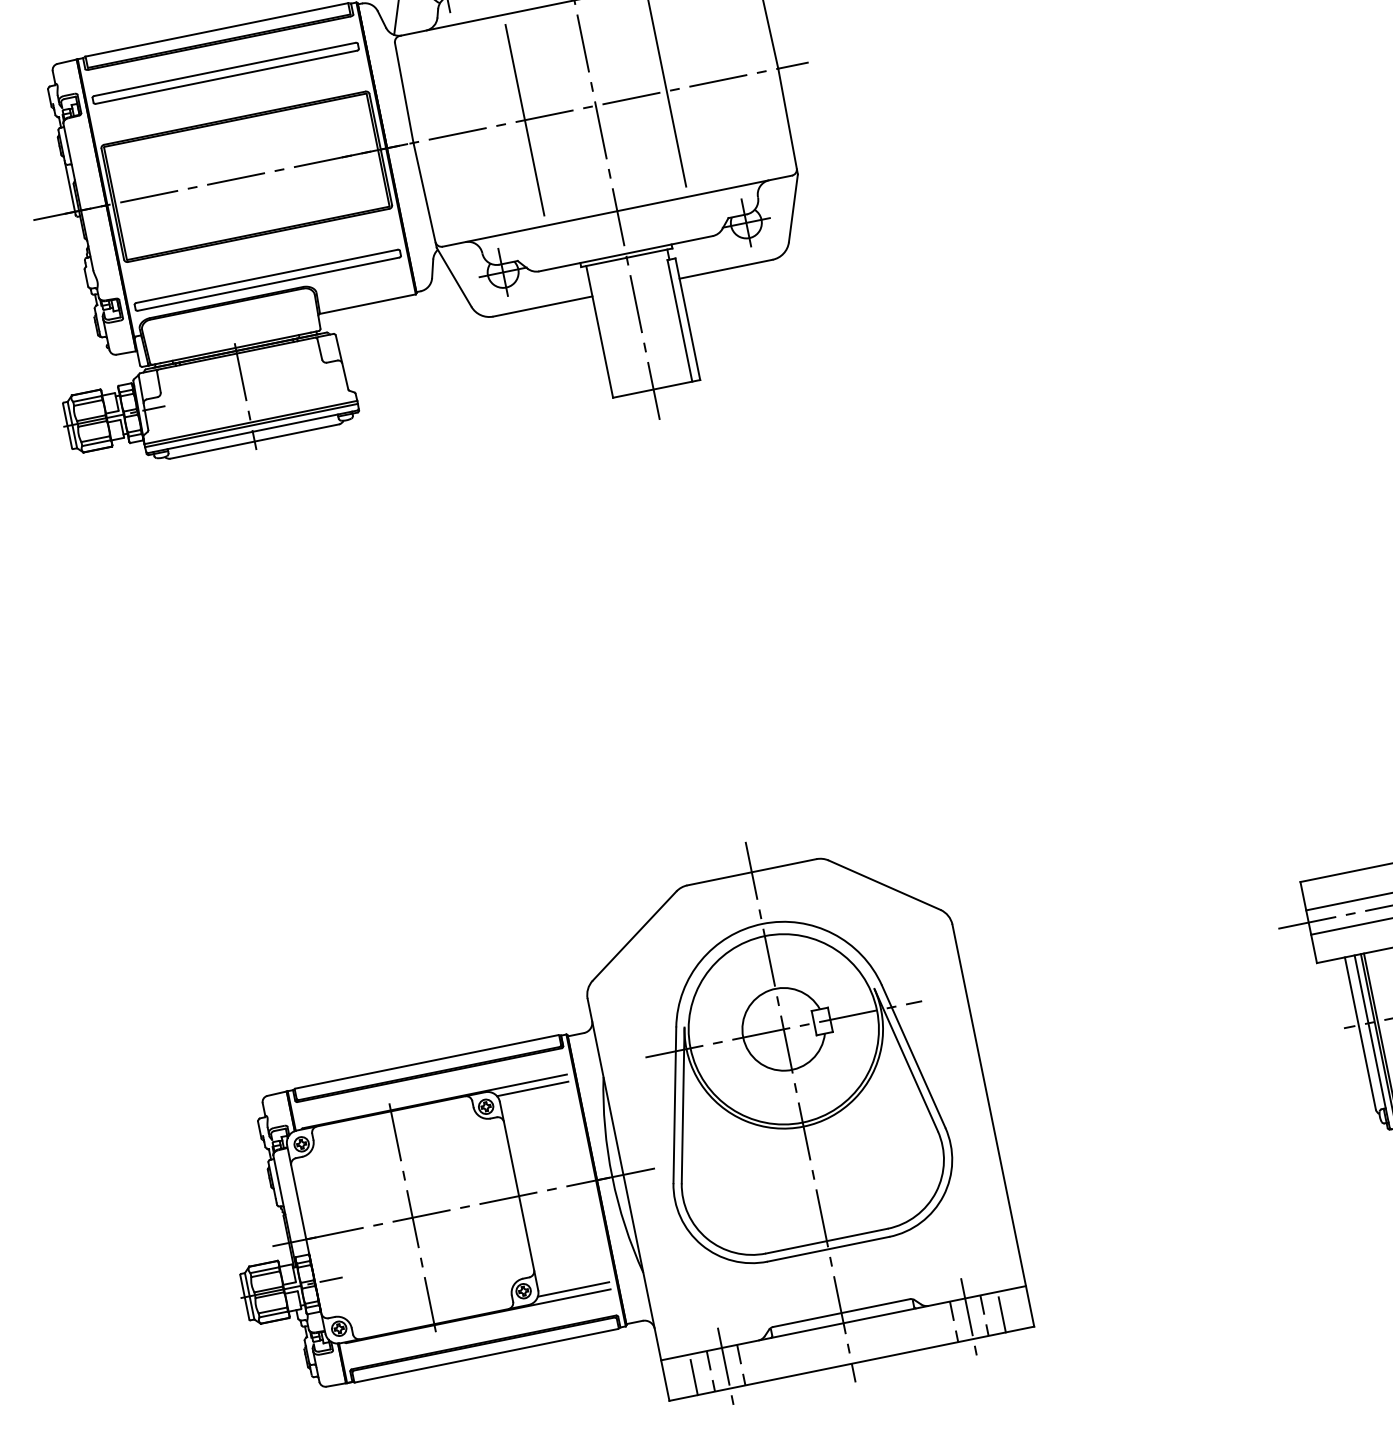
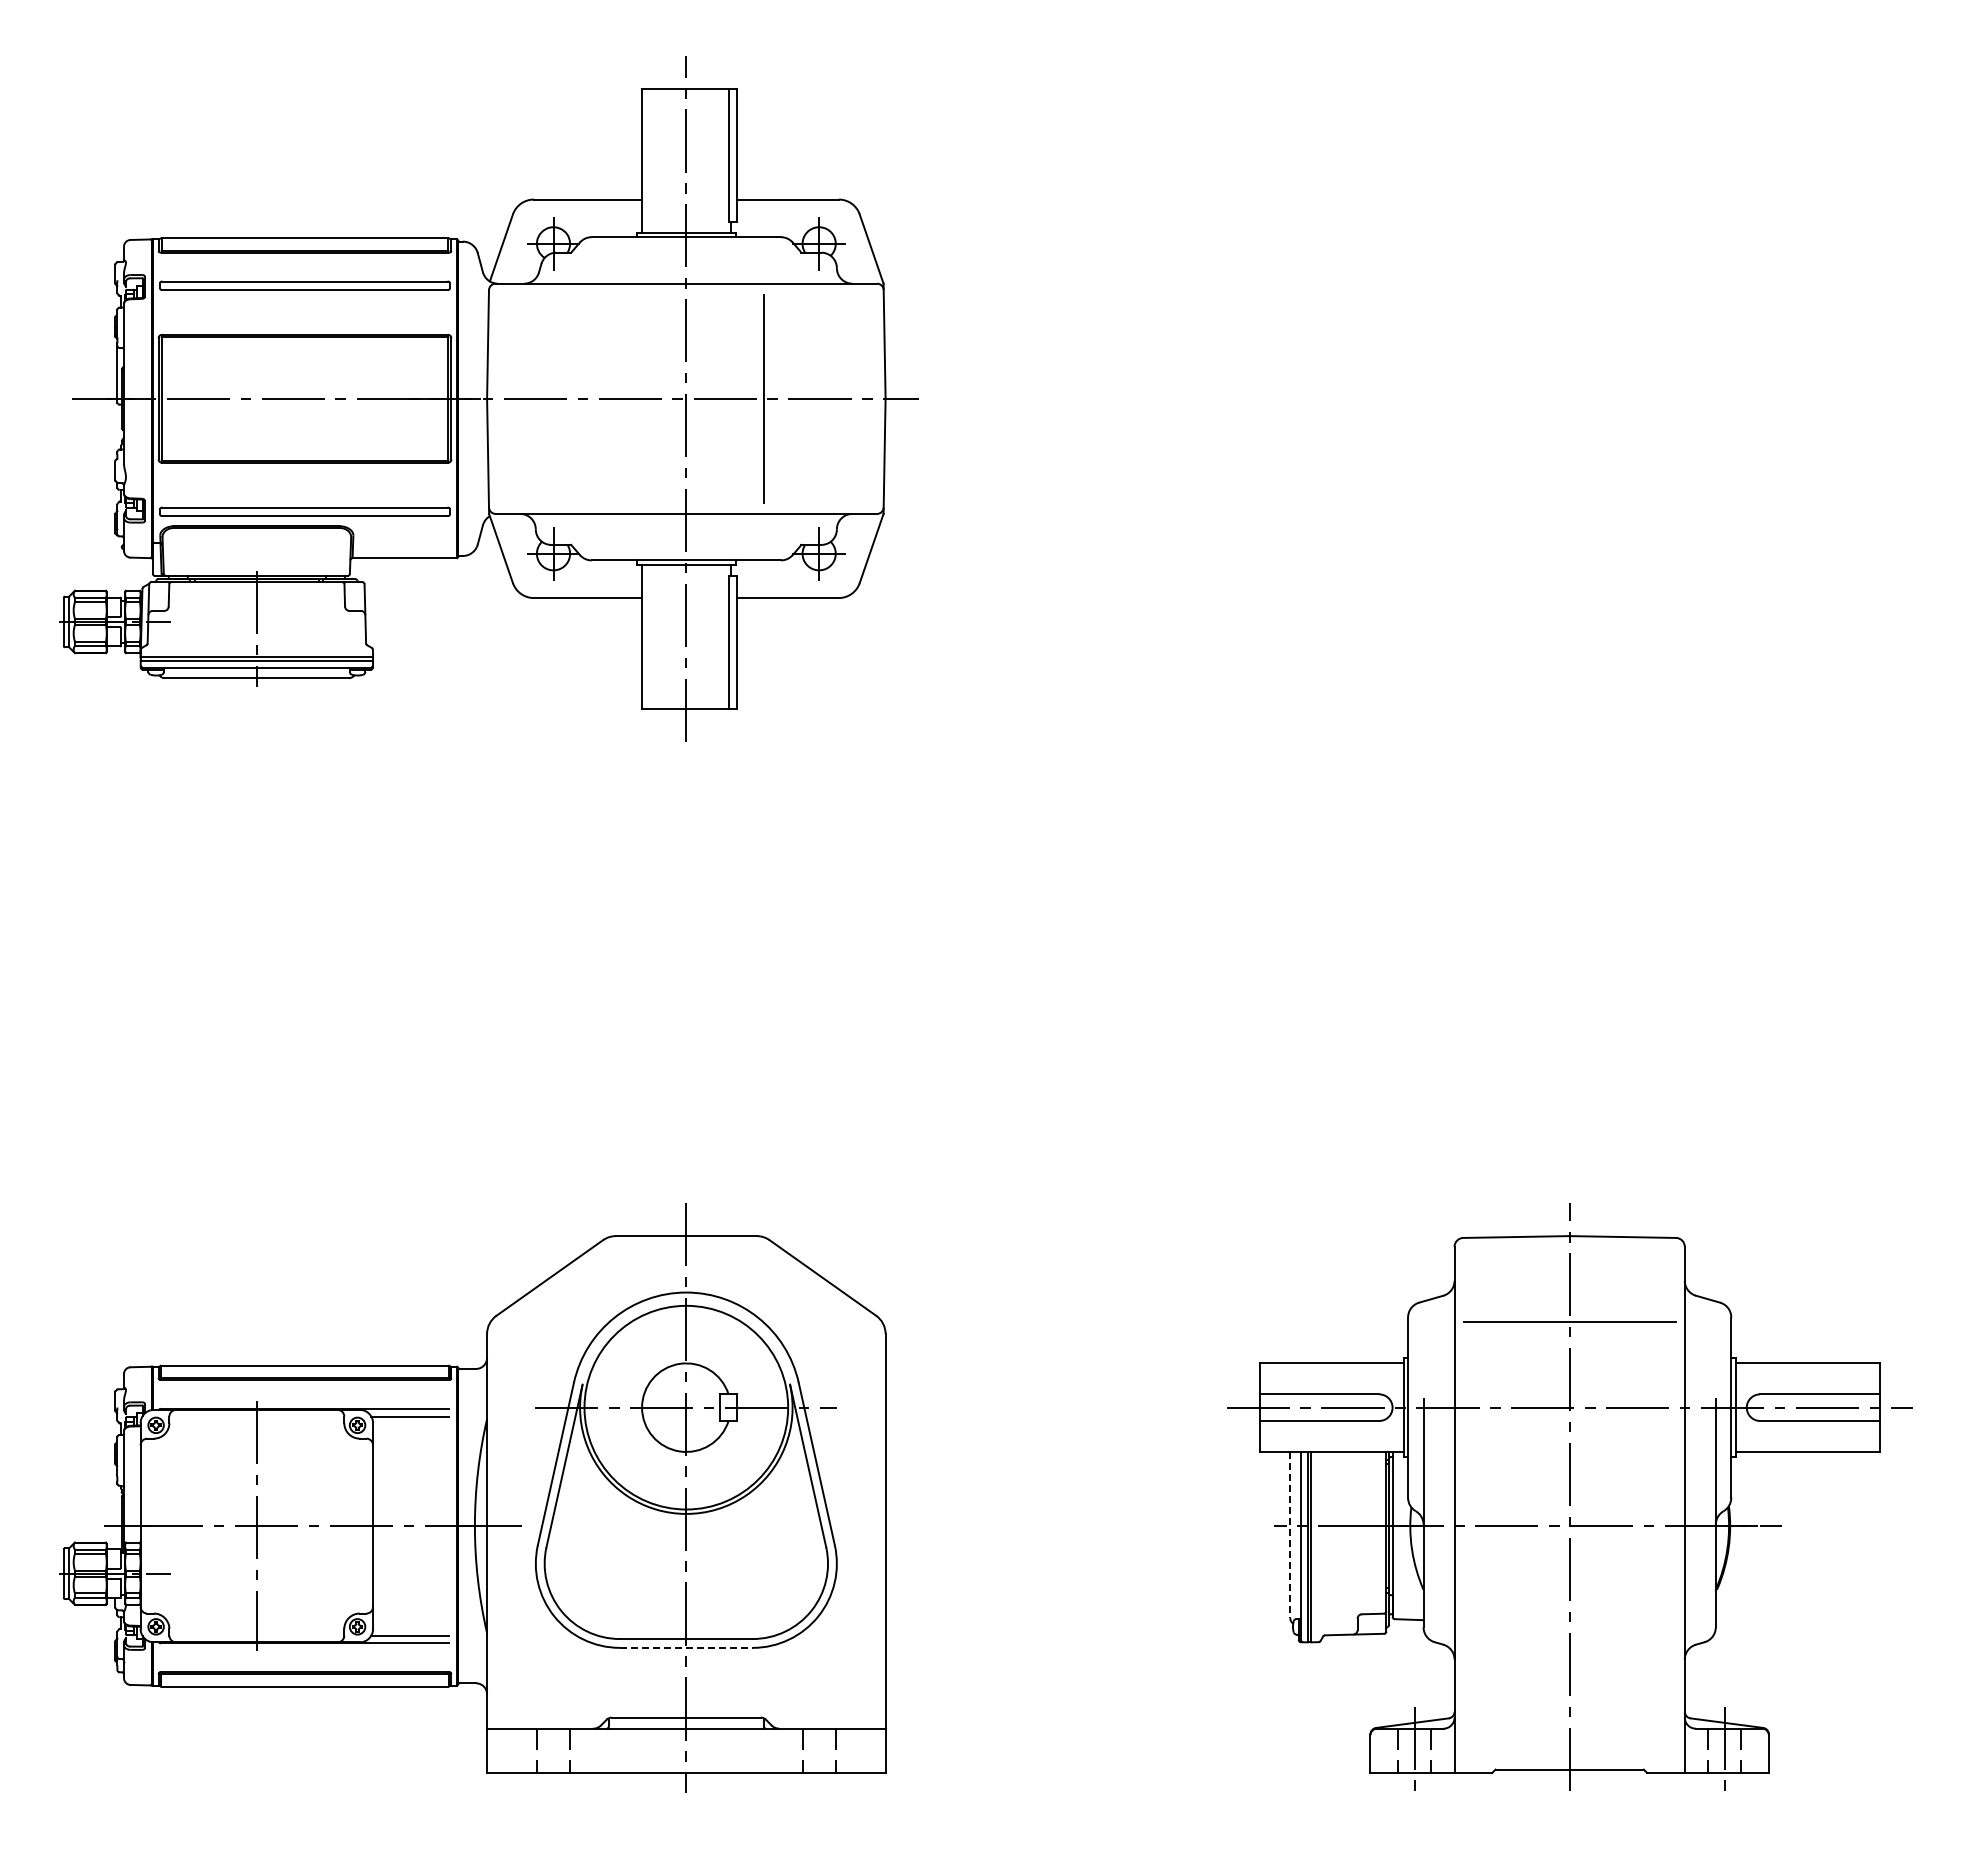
line: (524, 120) -> (608, 398), removed
line: (1360, 1033) -> (1290, 1535), solid -> dashed
line: (828, 1248) -> (686, 1647), solid -> dashed
line: (1002, 1314) -> (854, 1753), removed
line: (969, 1318) -> (819, 1750), removed
line: (726, 1367) -> (553, 1750), removed
line: (694, 1377) -> (518, 1753), removed

